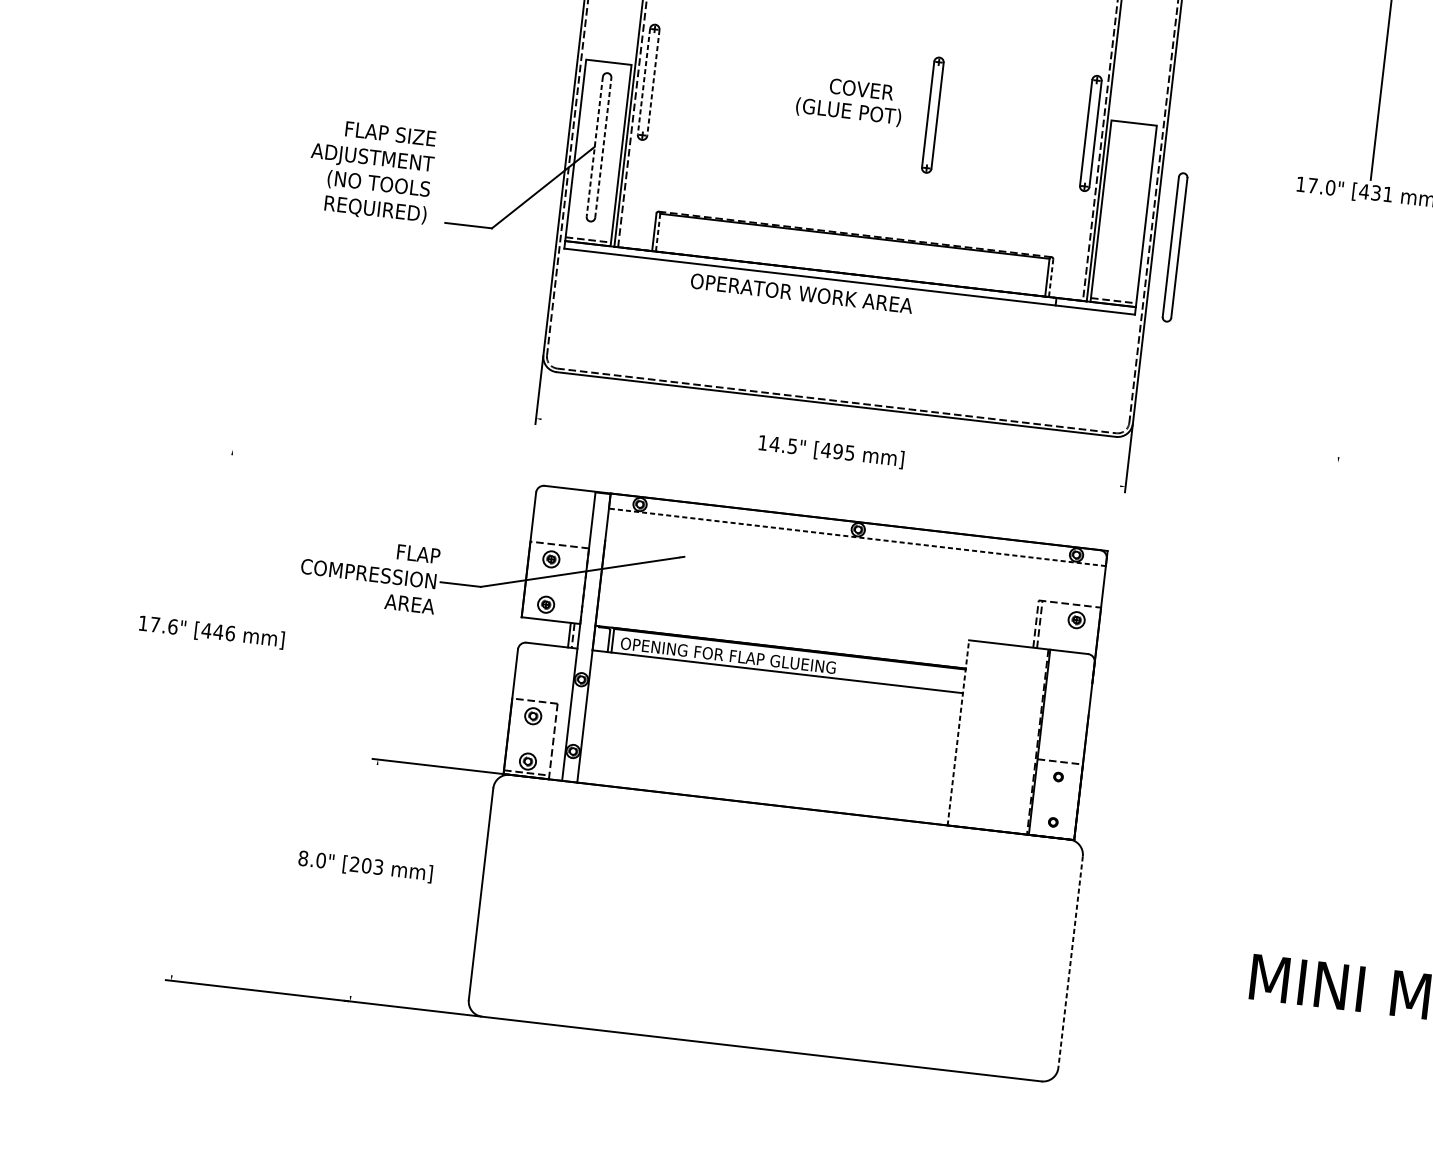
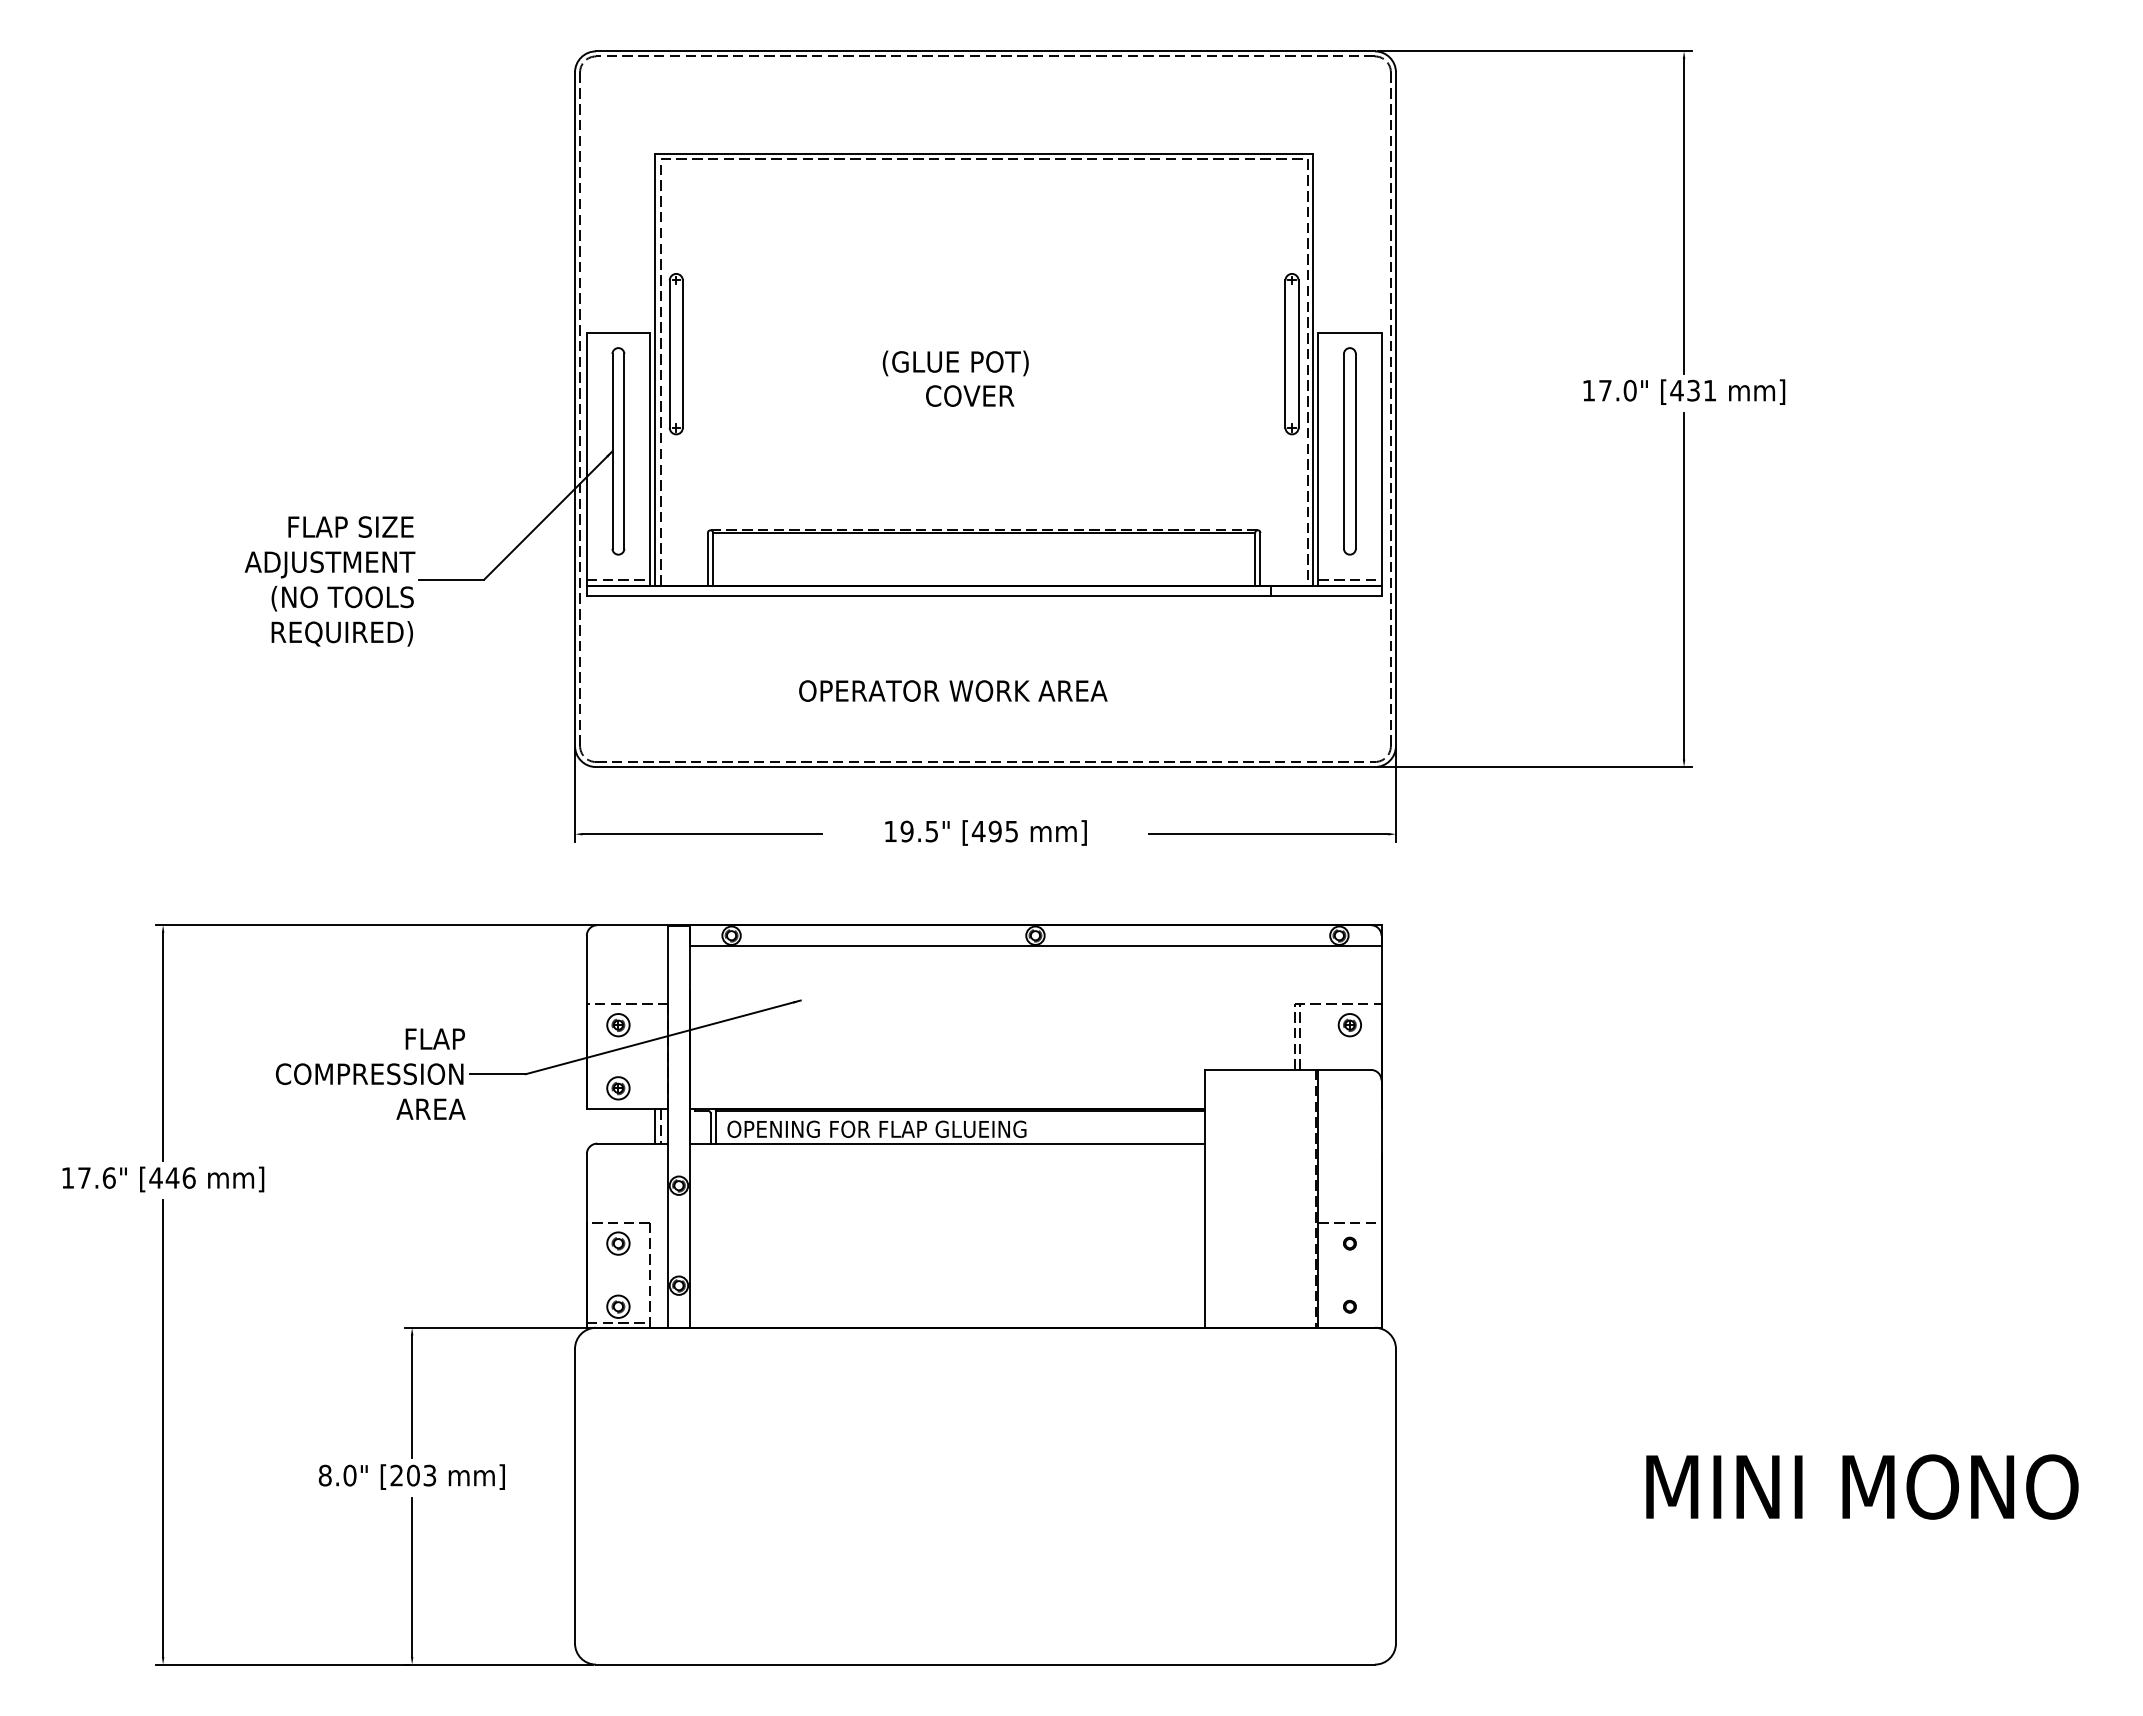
line: (643, 82) -> (669, 354), dashed -> solid
line: (653, 83) -> (682, 354), dashed -> solid
text: (862, 89) -> (970, 395), moved
part: (932, 115) -> (1071, 354), removed
line: (594, 146) -> (612, 451), dashed -> solid
line: (603, 147) -> (624, 450), dashed -> solid
text: (370, 171) -> (329, 581), moved
line: (658, 232) -> (713, 559), dashed -> solid
part: (1174, 247) -> (1349, 451), moved
line: (1051, 278) -> (1260, 559), dashed -> solid
text: (802, 293) -> (953, 690), moved
line: (1353, 332) -> (1684, 586), added
line: (627, 429) -> (702, 834), added
text: (774, 444) -> (906, 831), 14.5" -> 19.5"
line: (1230, 450) -> (1534, 767), added
line: (384, 467) -> (374, 925), added
line: (1034, 476) -> (1268, 834), added
line: (222, 536) -> (163, 1046), added
line: (856, 537) -> (1034, 946), dashed -> solid
line: (958, 732) -> (1205, 1198), dashed -> solid
line: (372, 808) -> (412, 1396), added
line: (191, 811) -> (163, 1428), added
line: (357, 938) -> (412, 1577), added
line: (1070, 962) -> (1395, 1496), dashed -> solid

